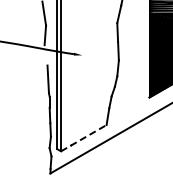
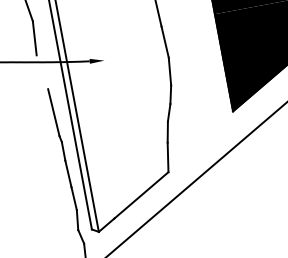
line: (84, 137) -> (134, 200), dashed -> solid

